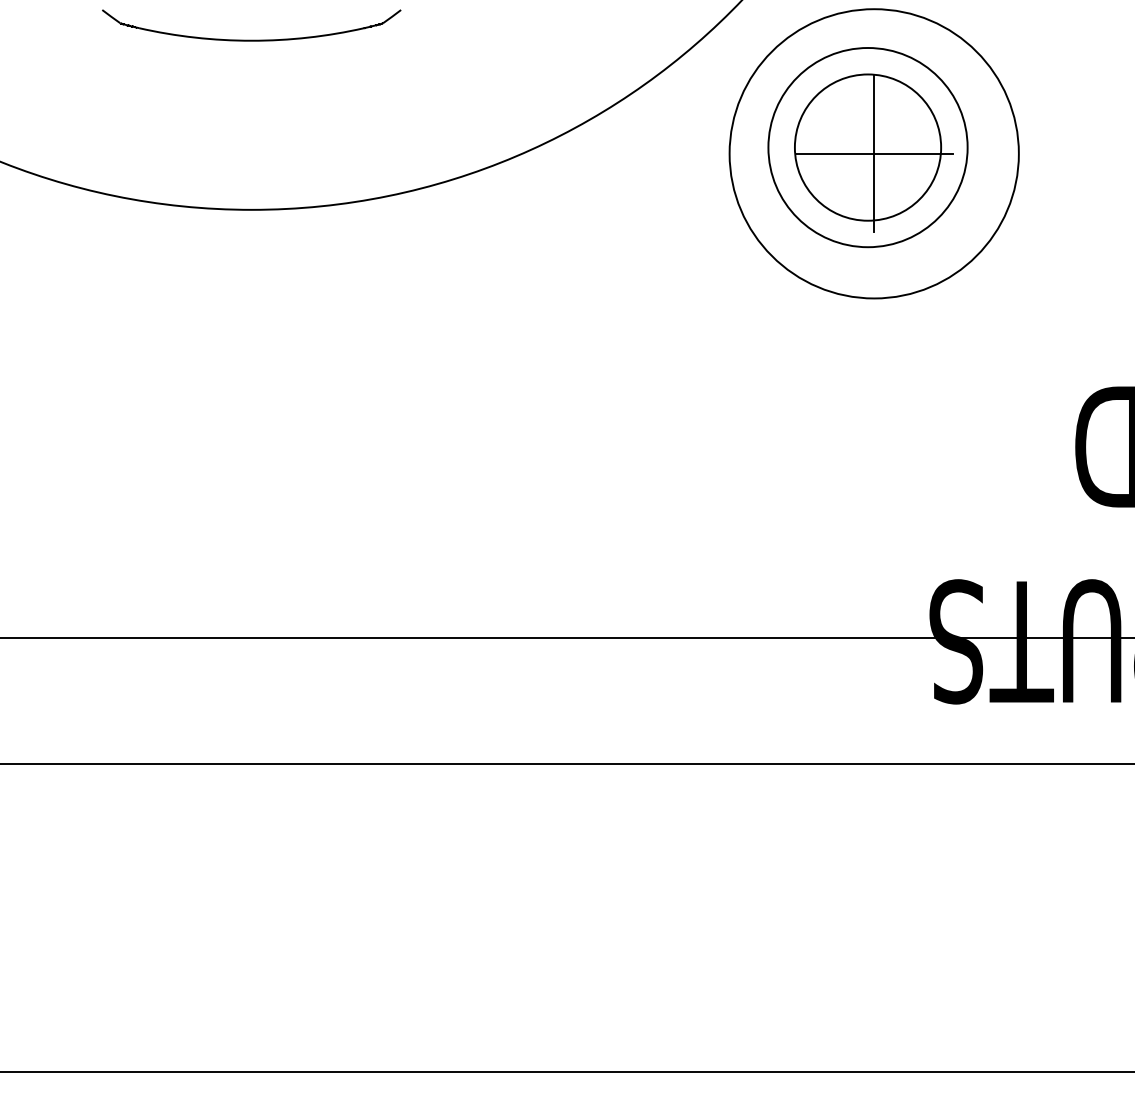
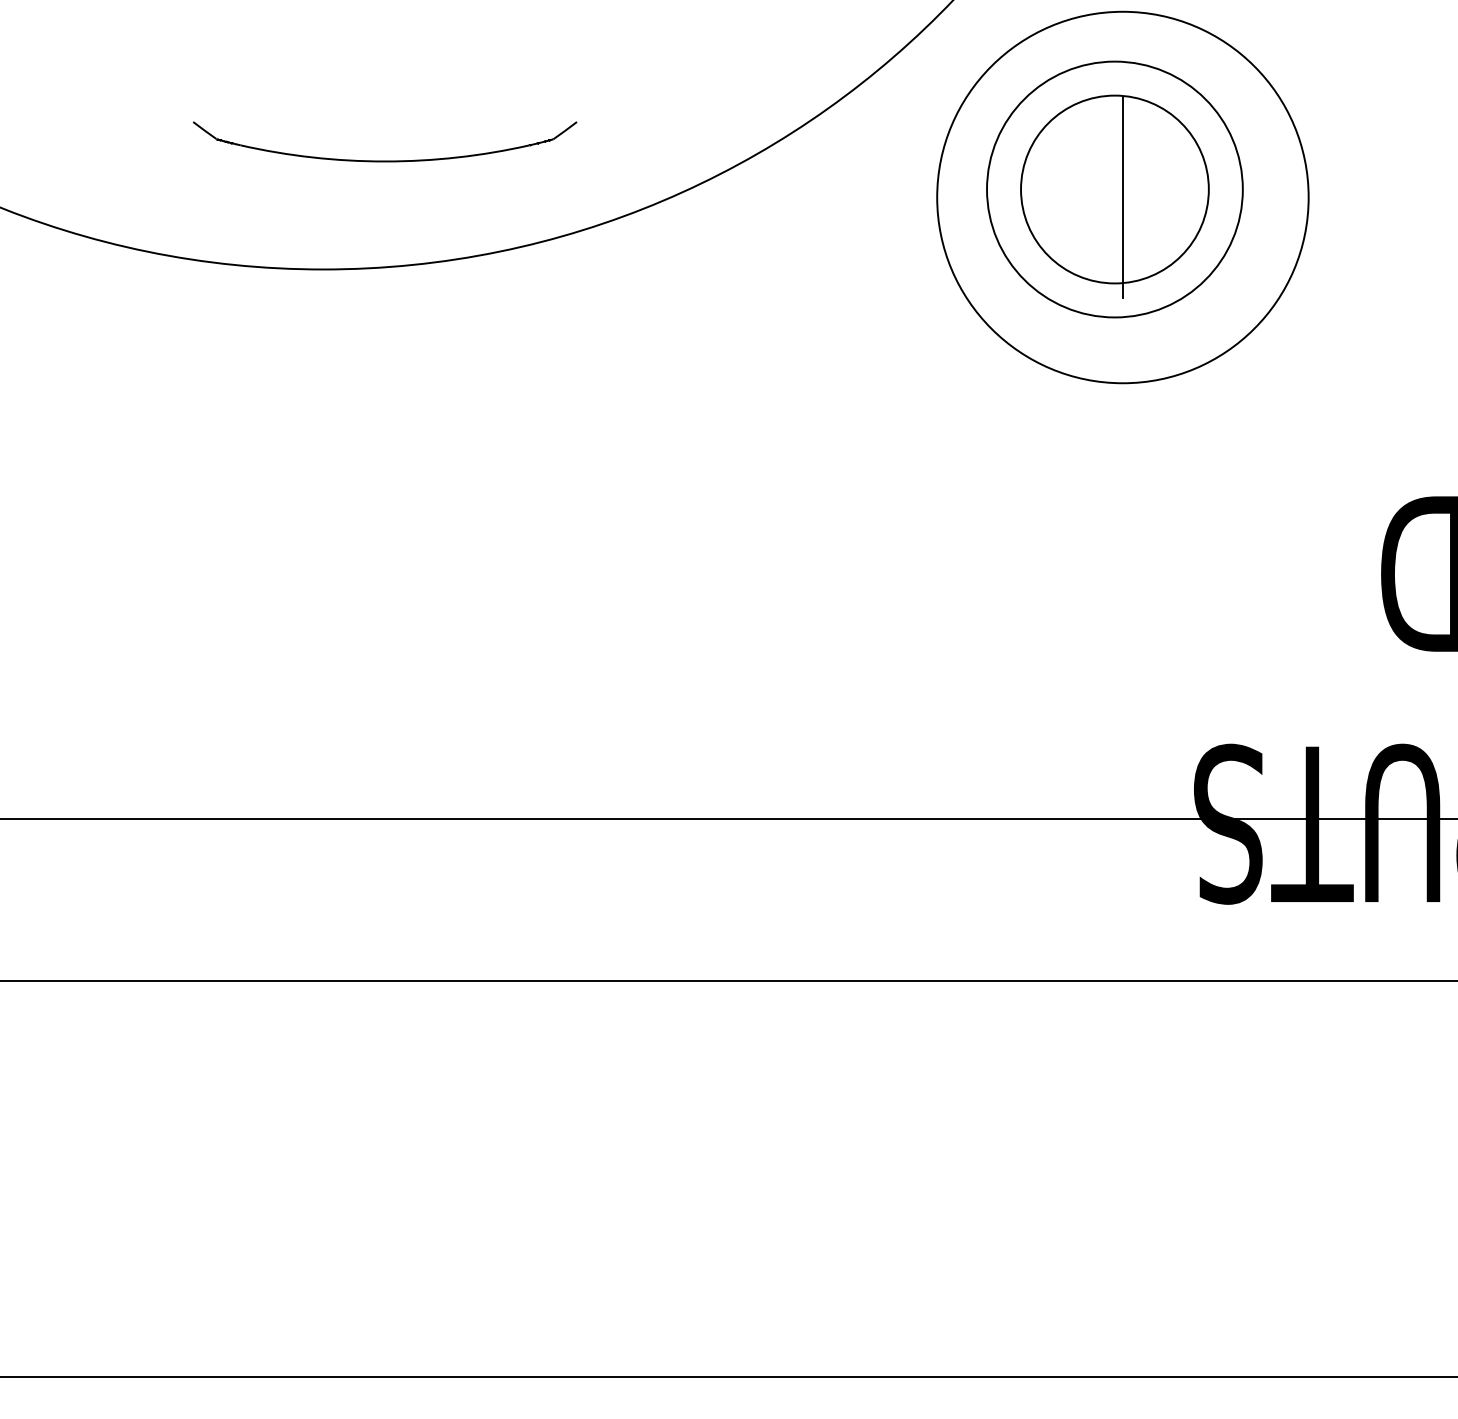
part: (251, 39) -> (384, 159), moved
line: (873, 153) -> (1121, 197), removed

